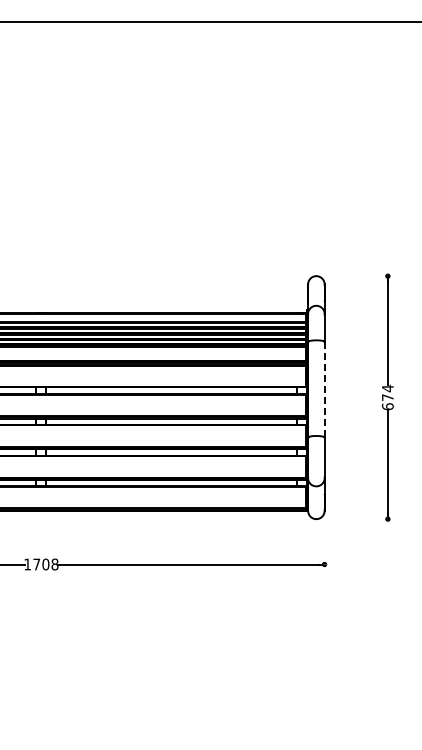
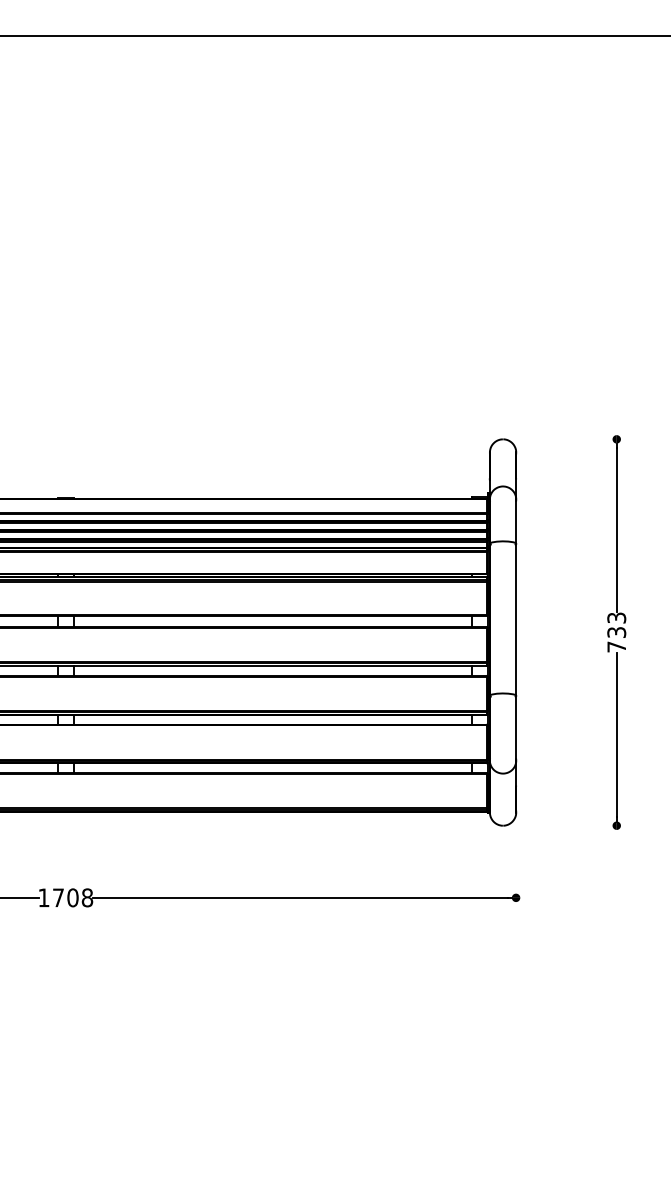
line: (324, 389) -> (515, 619), dashed -> solid
text: (387, 397) -> (616, 632), 674 -> 733

